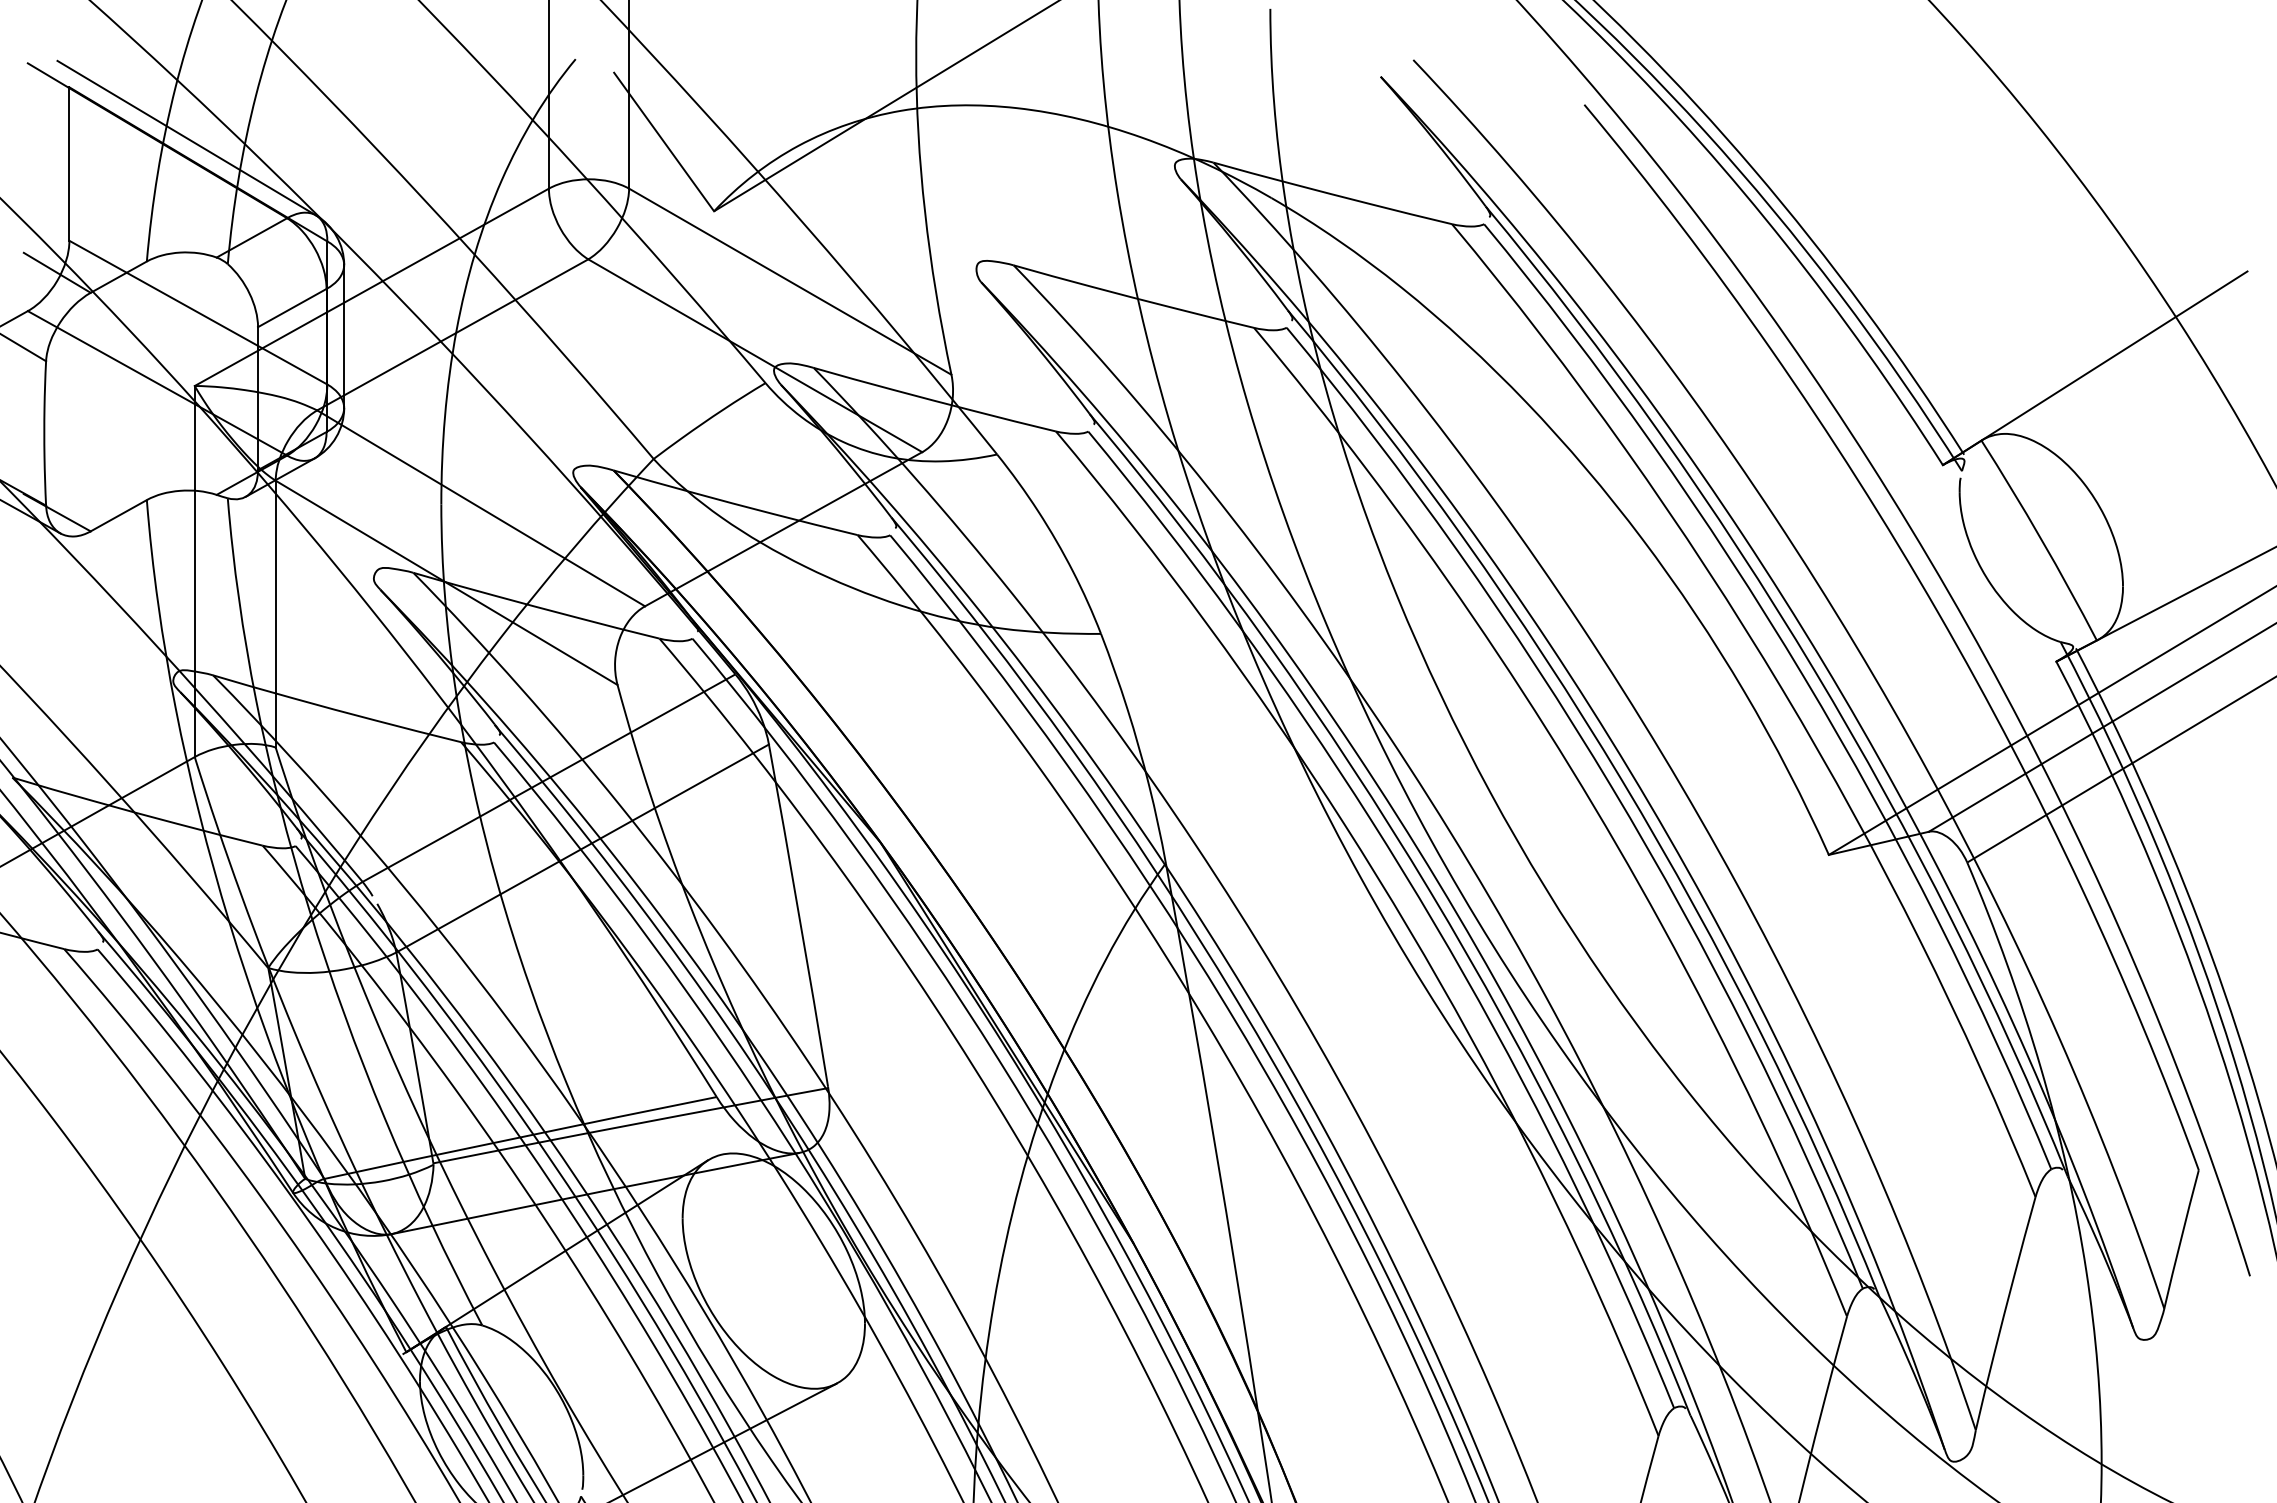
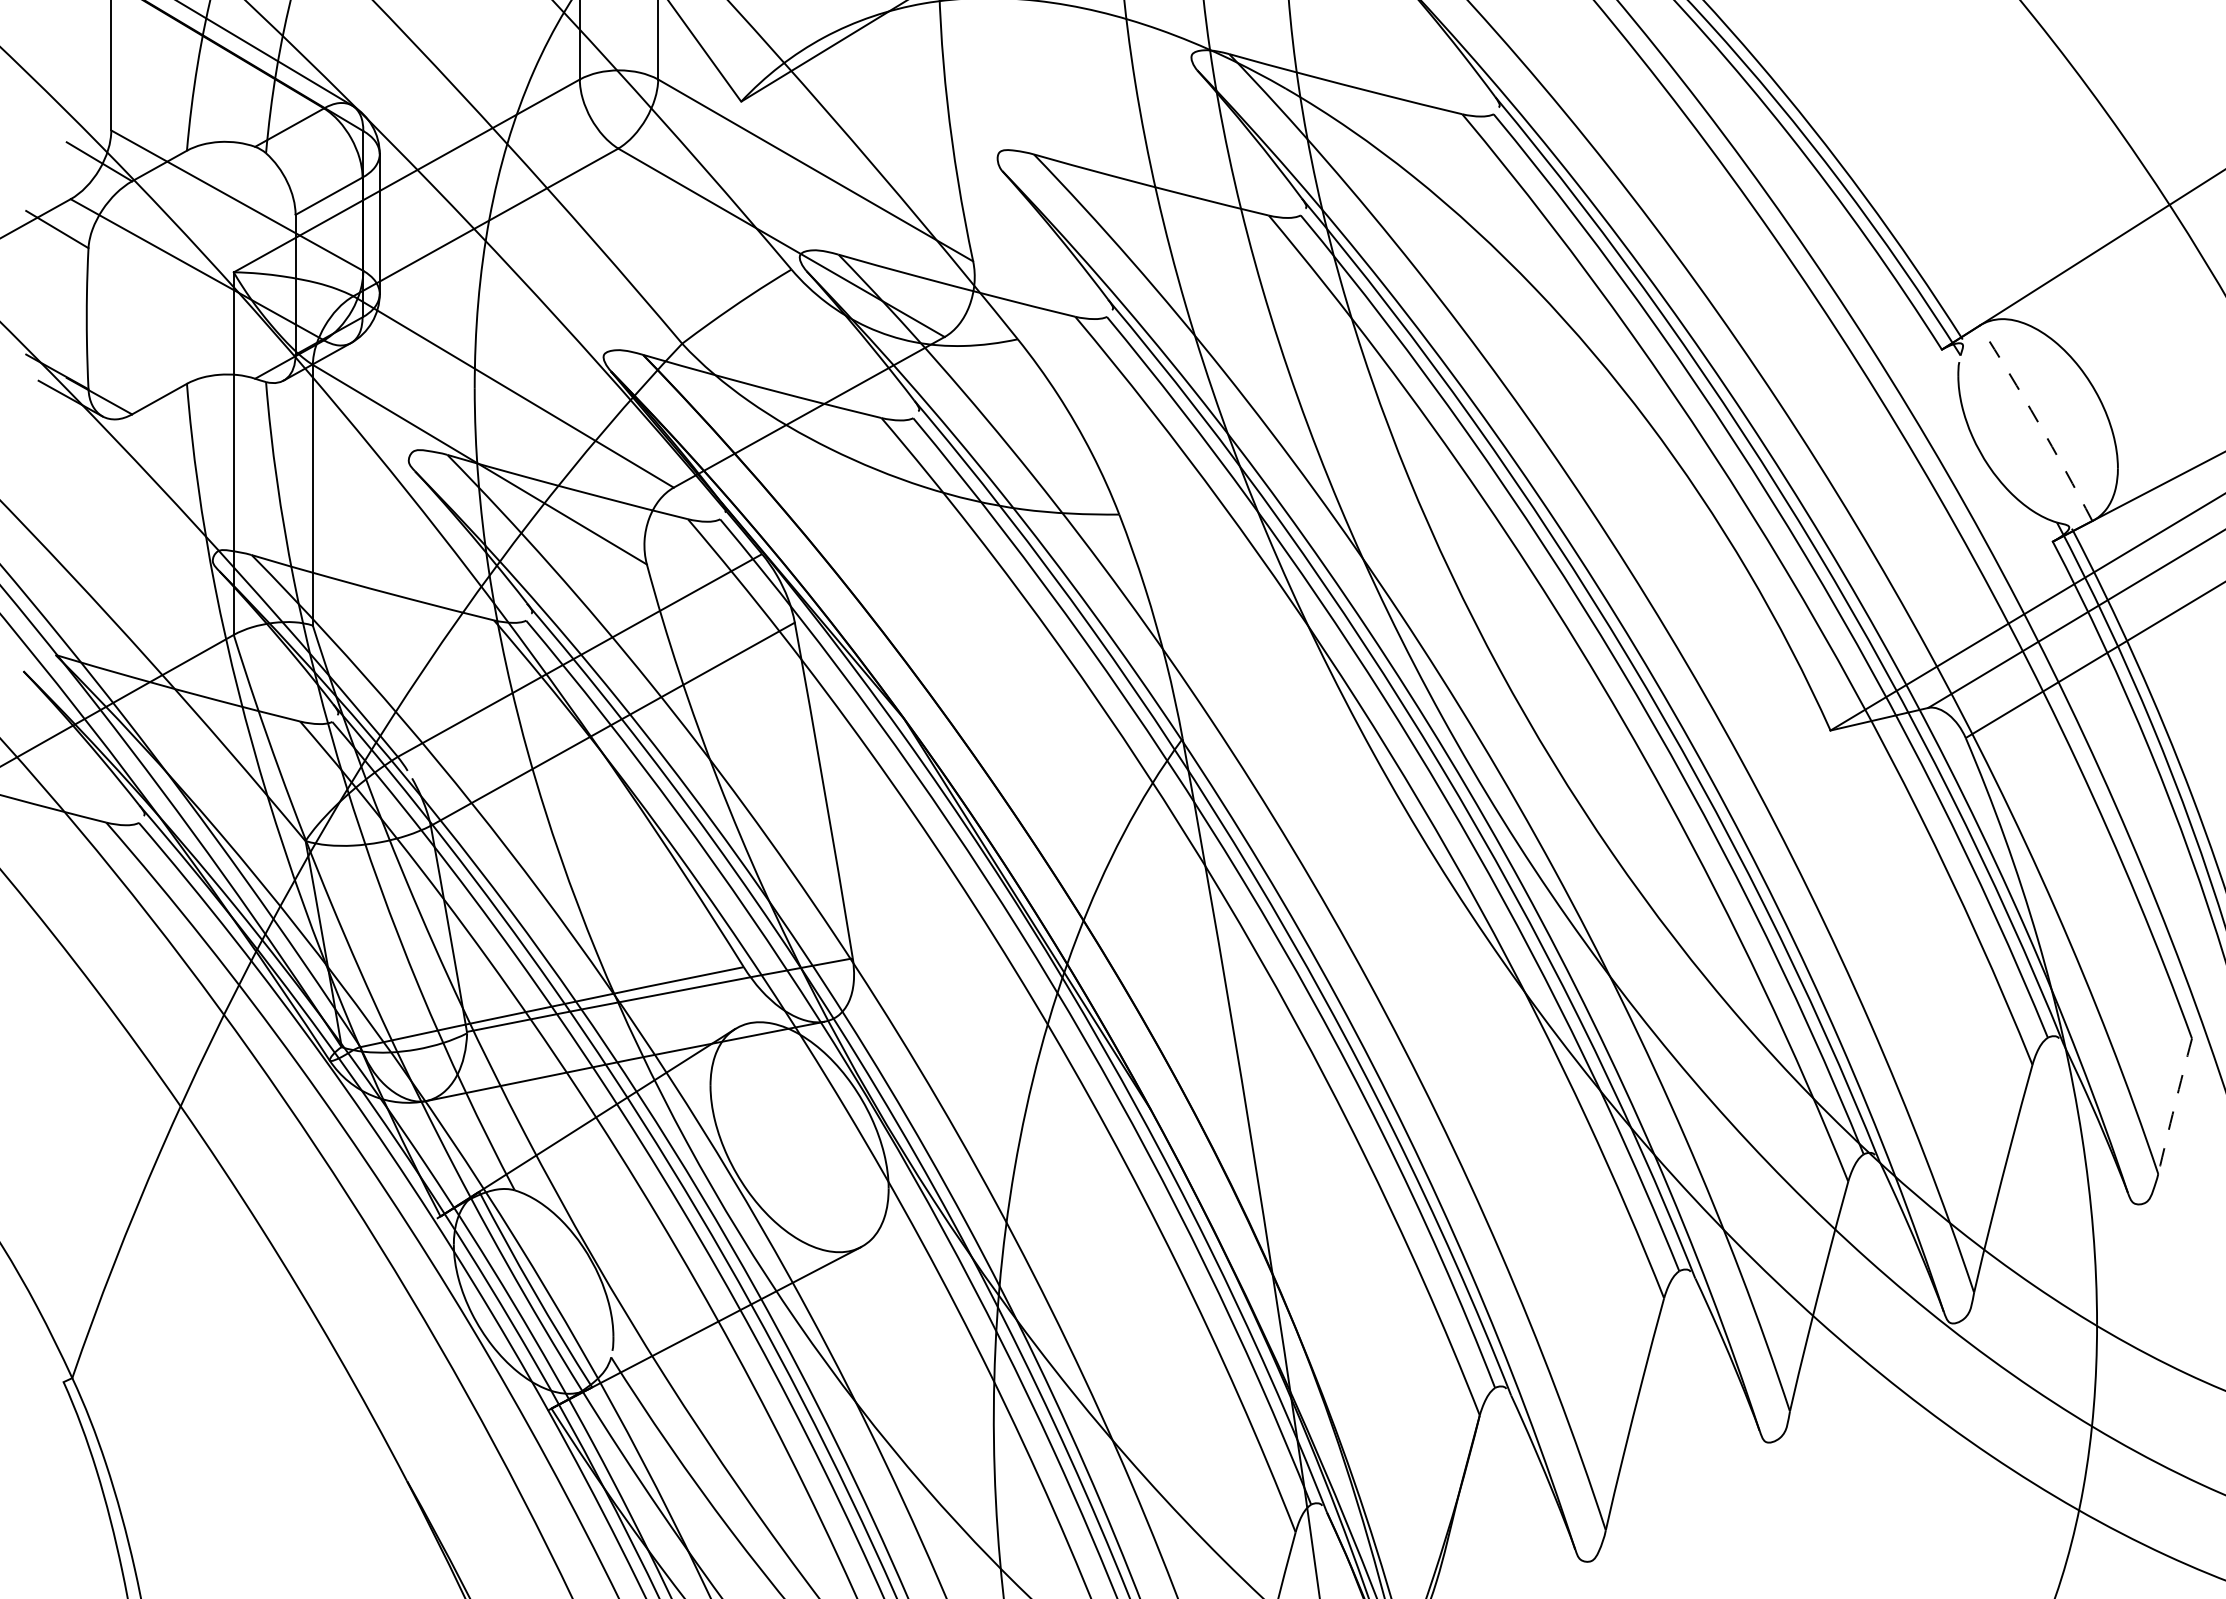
arc: (2041, 539) -> (2038, 422), solid -> dashed
arc: (2180, 1239) -> (2174, 1106), solid -> dashed

